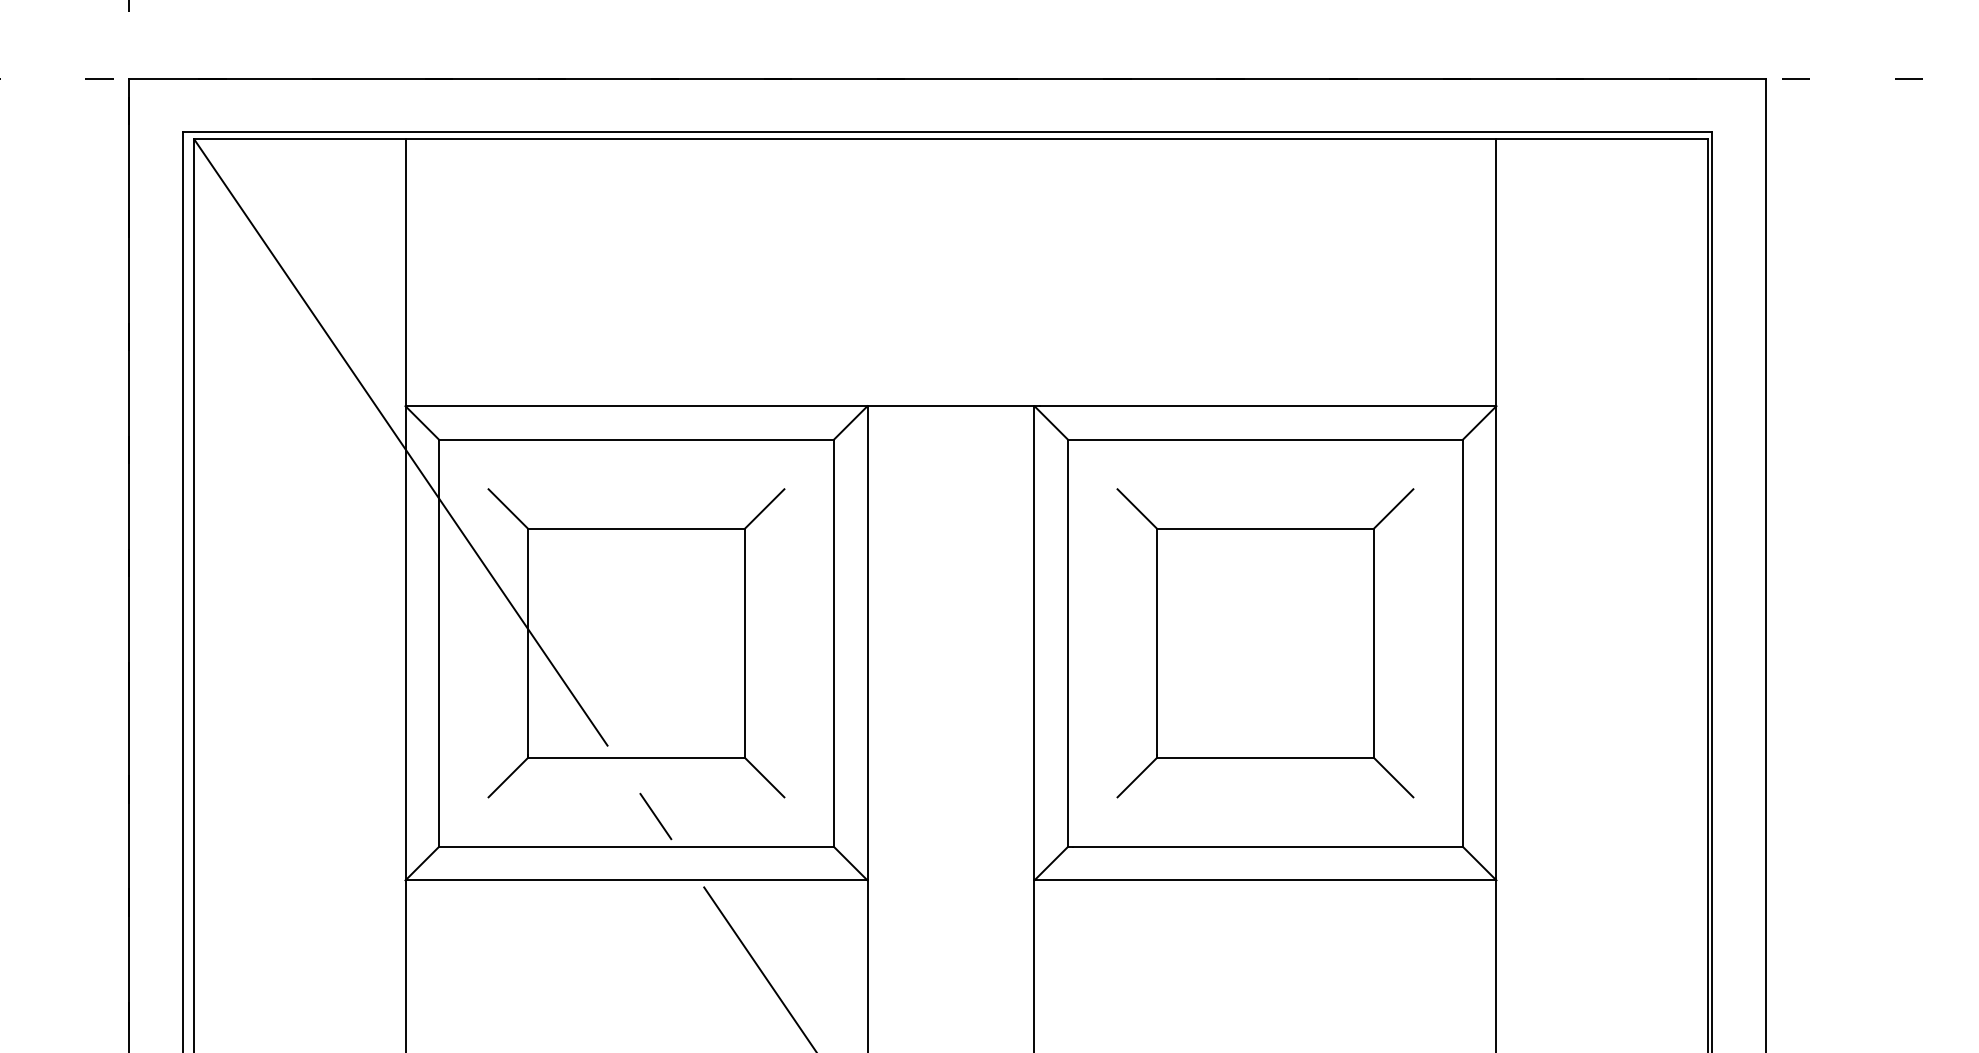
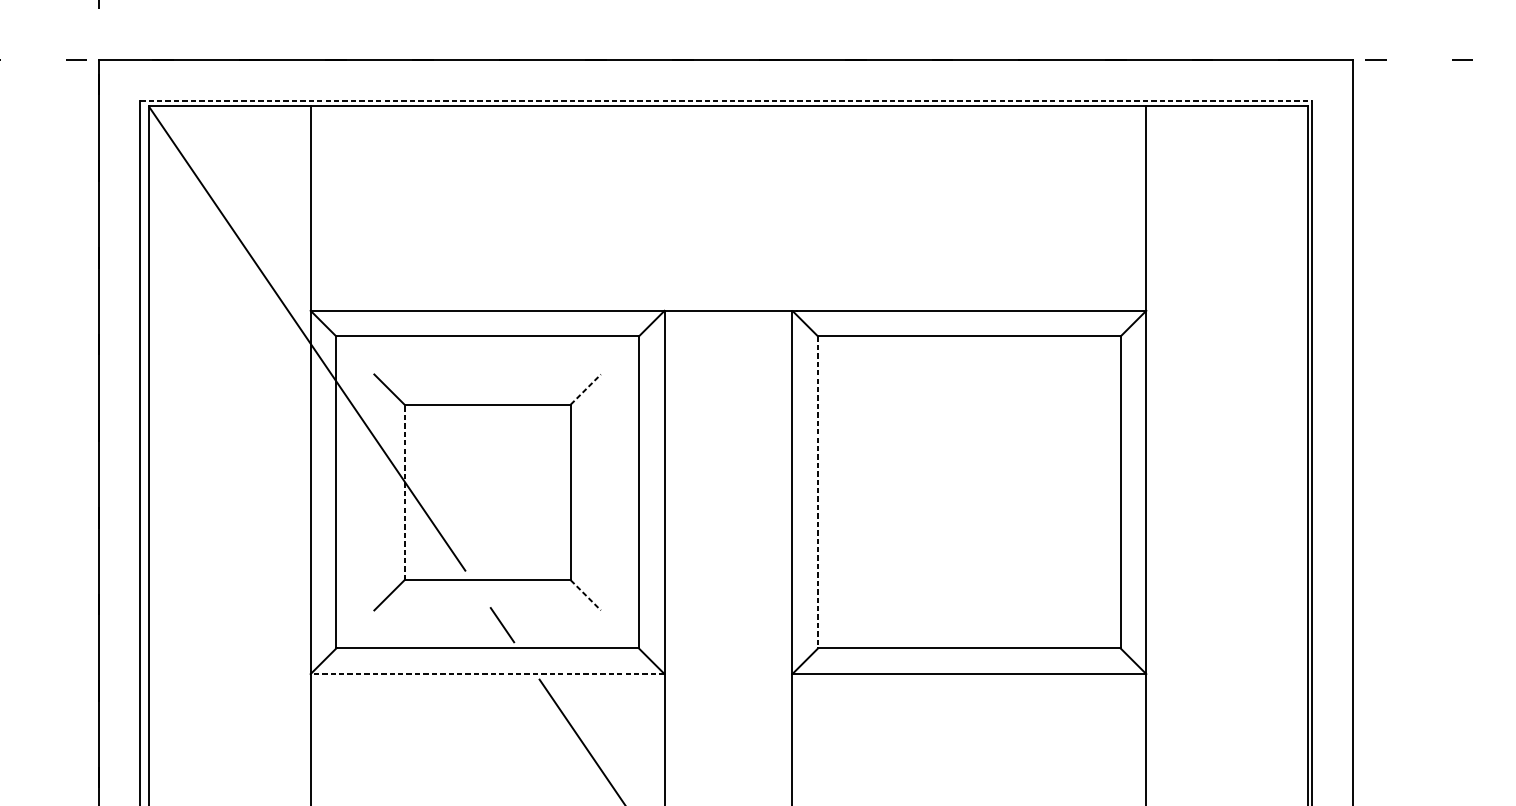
line: (947, 132) -> (725, 101), solid -> dashed
line: (764, 508) -> (585, 389), solid -> dashed
line: (527, 643) -> (404, 492), solid -> dashed
line: (1067, 643) -> (817, 492), solid -> dashed
part: (1265, 643) -> (969, 492), removed
line: (764, 777) -> (585, 595), solid -> dashed
line: (636, 880) -> (487, 674), solid -> dashed

